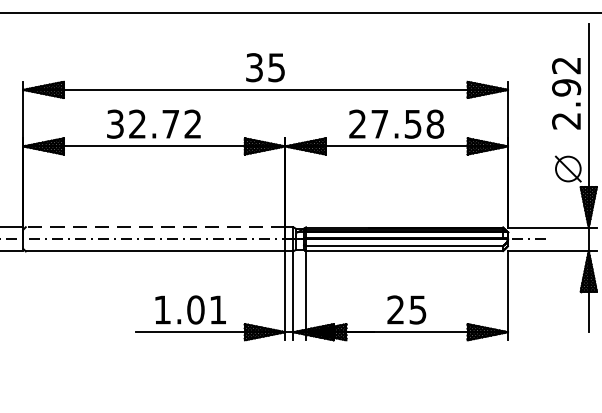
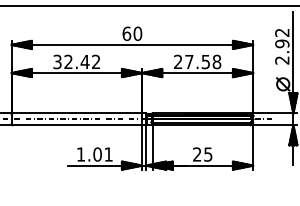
text: (265, 67) -> (132, 33), 35 -> 60
text: (169, 123) -> (84, 61), 32.72 -> 32.42
line: (155, 227) -> (77, 113), dashed -> solid

